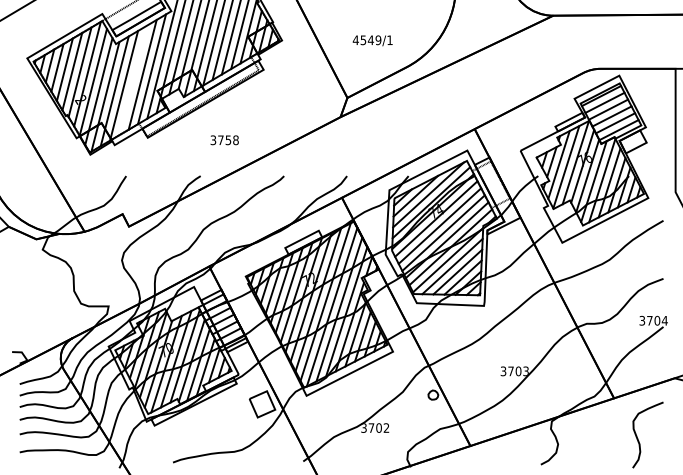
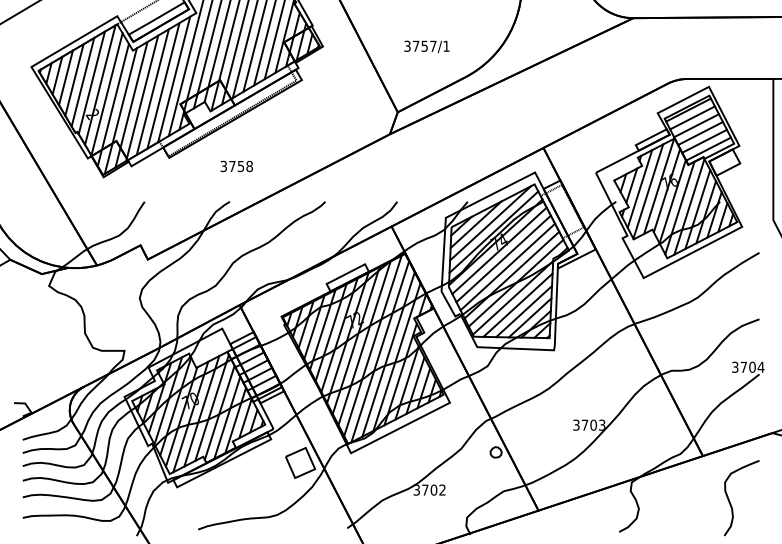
text: (366, 40) -> (419, 46), 4549/1 -> 3757/1
line: (133, 80) -> (152, 92), added
text: (224, 140) -> (236, 166), moved

